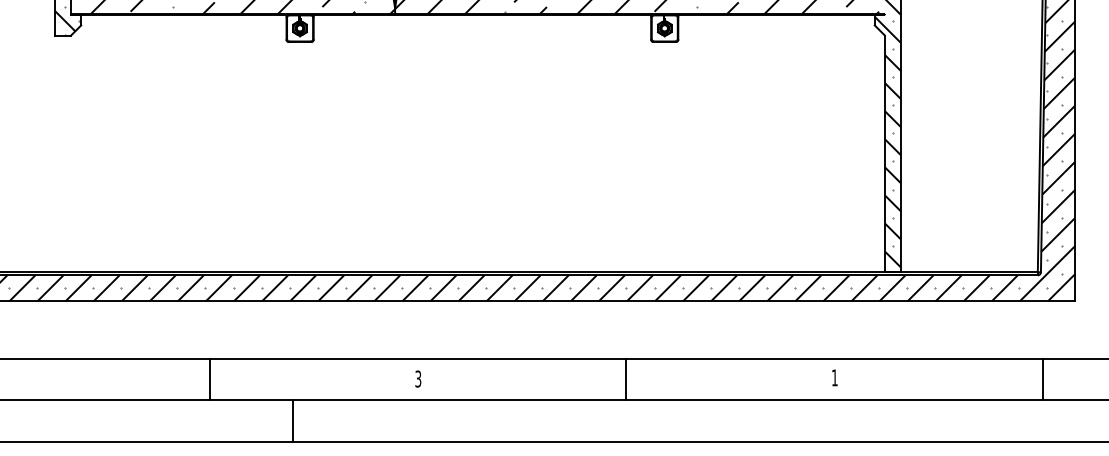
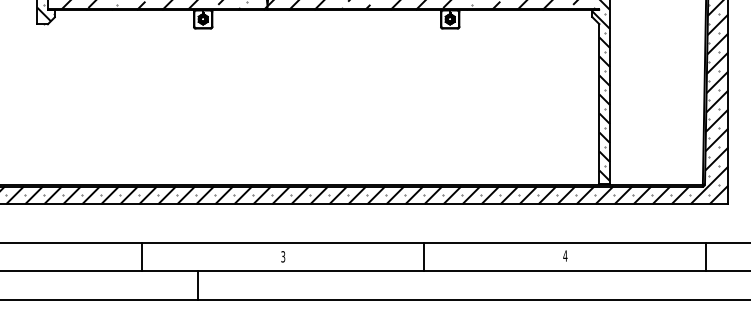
text: (834, 377) -> (565, 255), 1 -> 4

